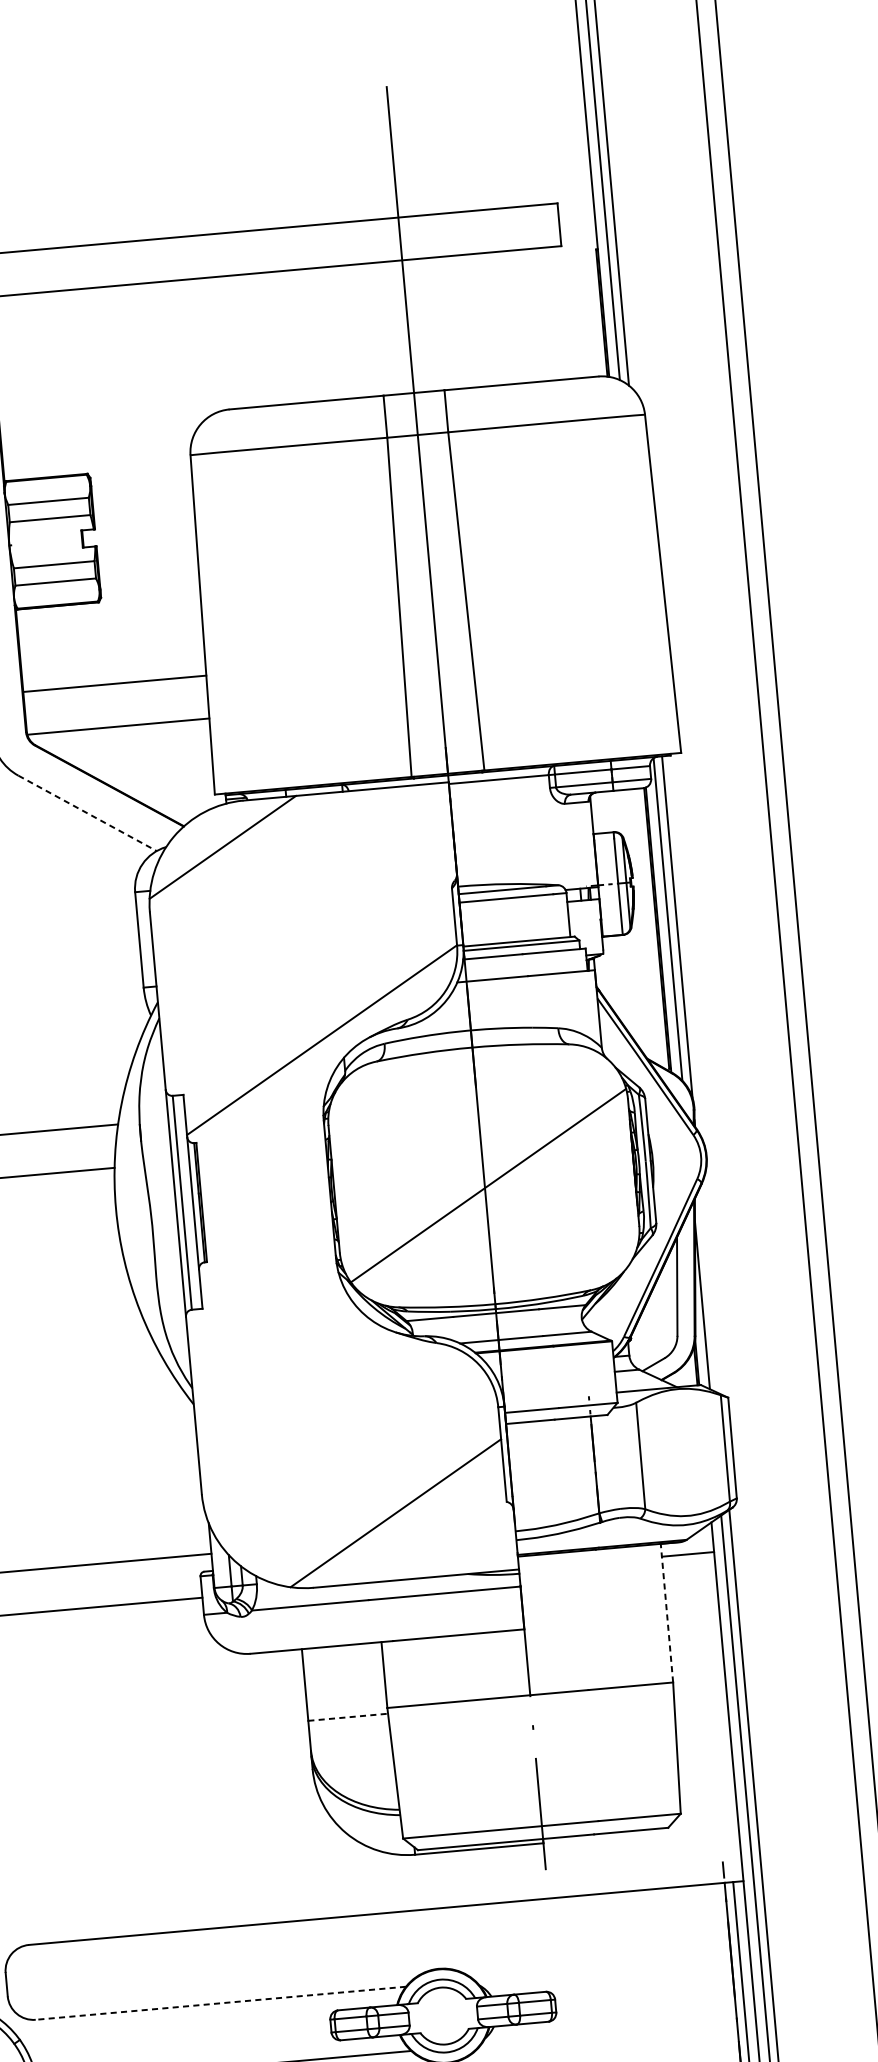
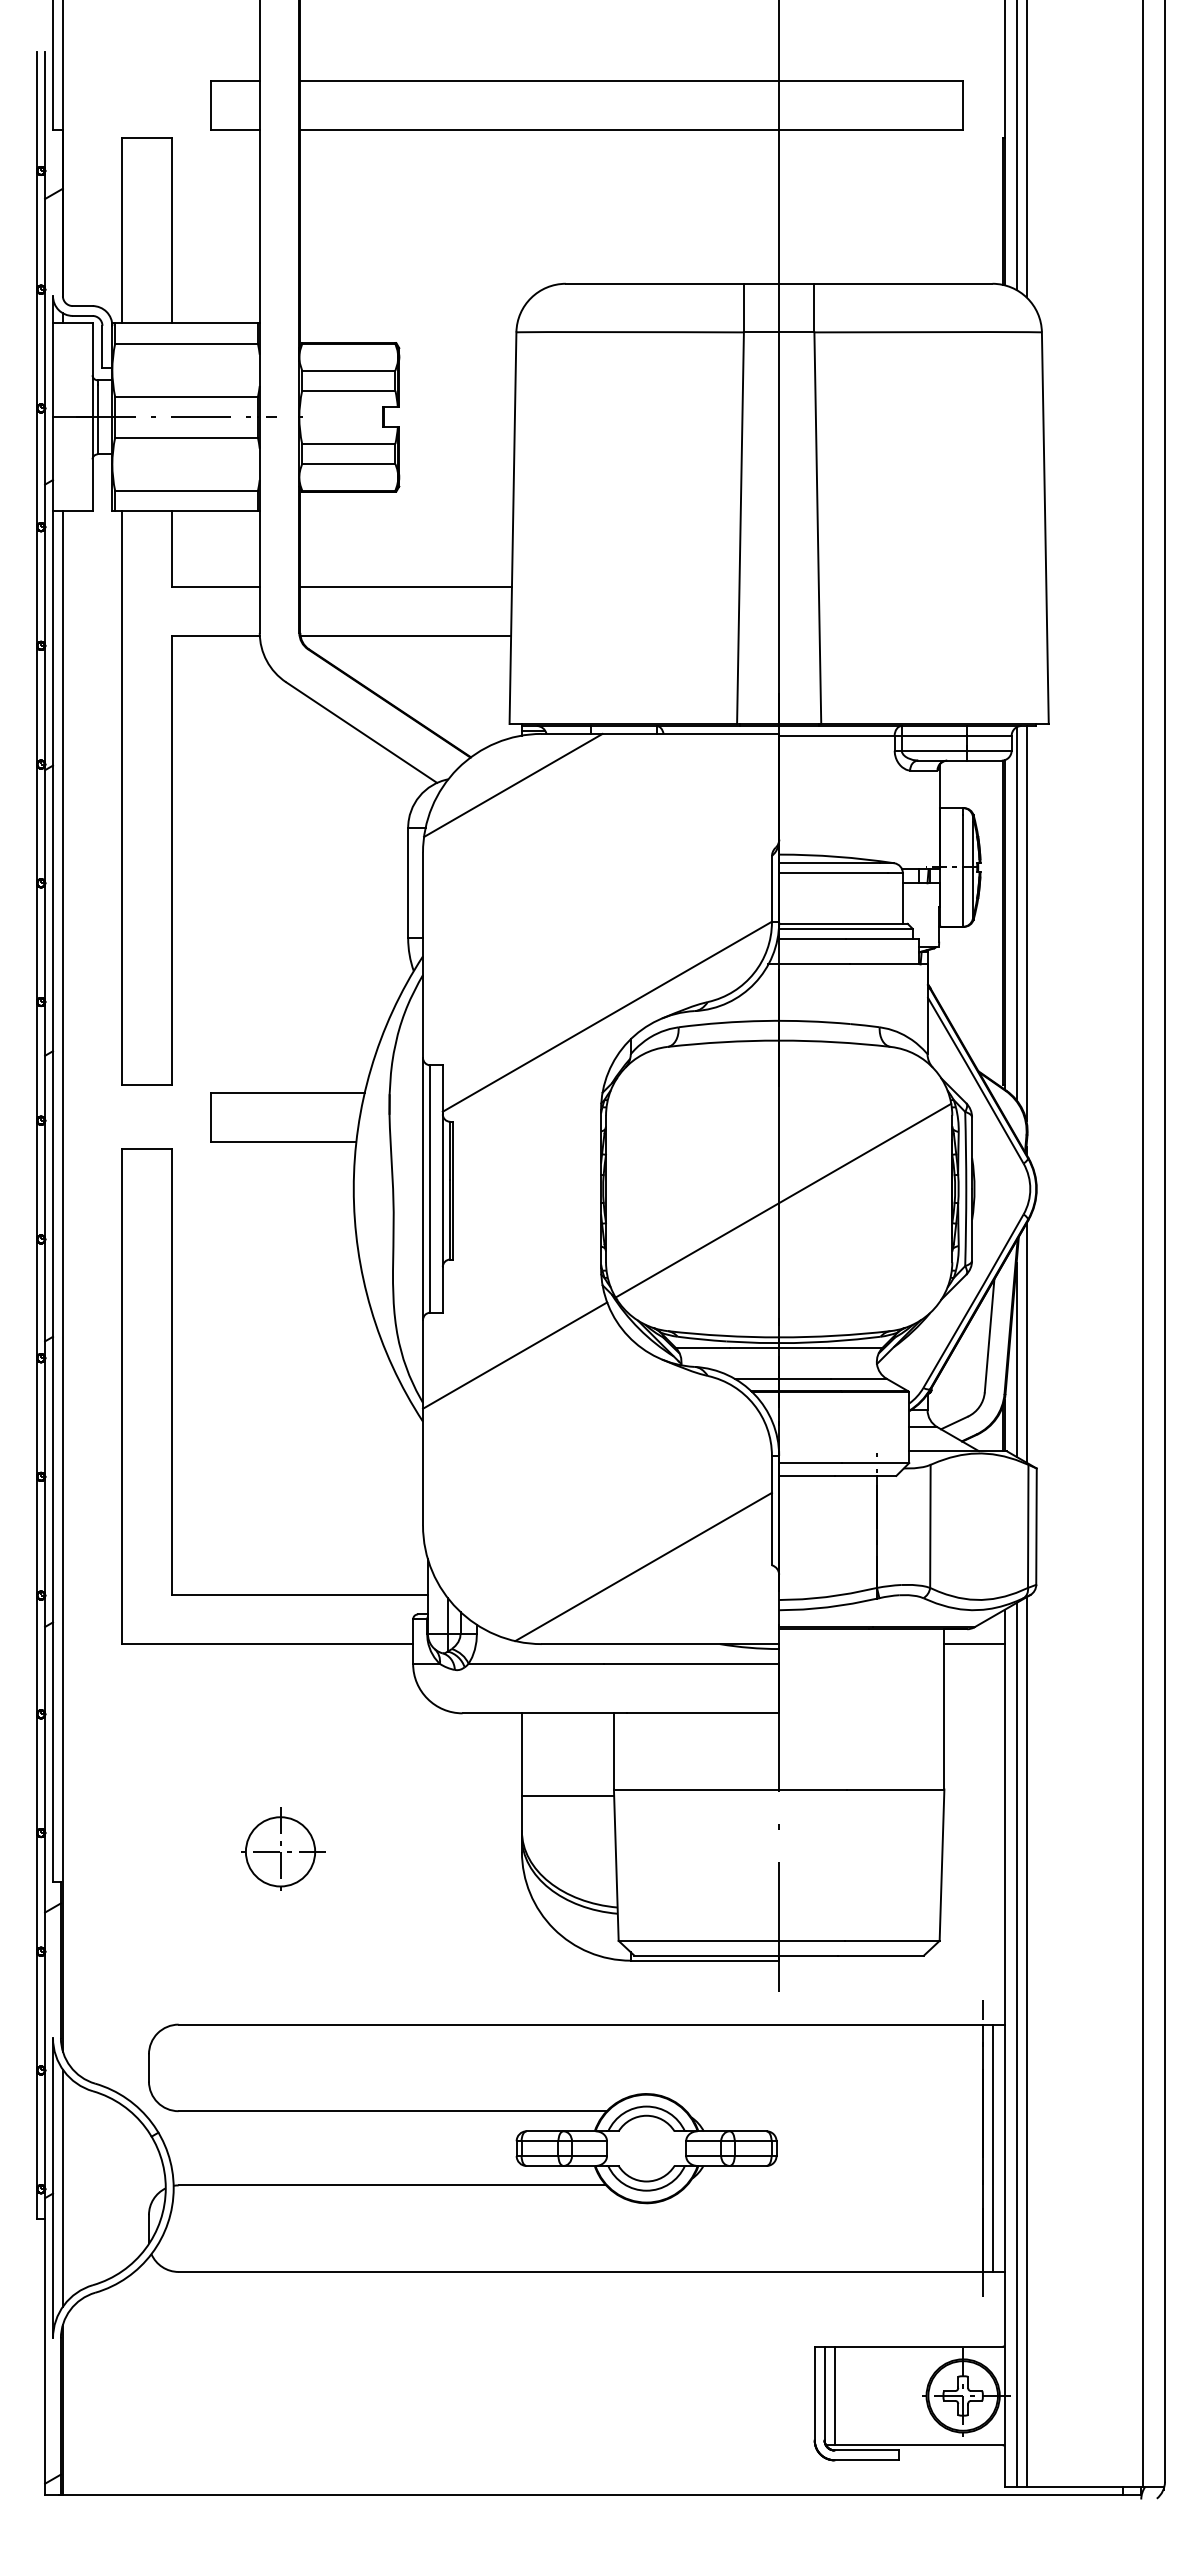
line: (87, 813) -> (361, 732), dashed -> solid
line: (709, 1289) -> (1026, 1342), added
line: (268, 1340) -> (515, 1355), added
line: (667, 1612) -> (944, 1708), dashed -> solid
line: (348, 1717) -> (568, 1796), dashed -> solid
part: (106, 1784) -> (283, 1848), added
line: (220, 2003) -> (392, 2111), dashed -> solid

